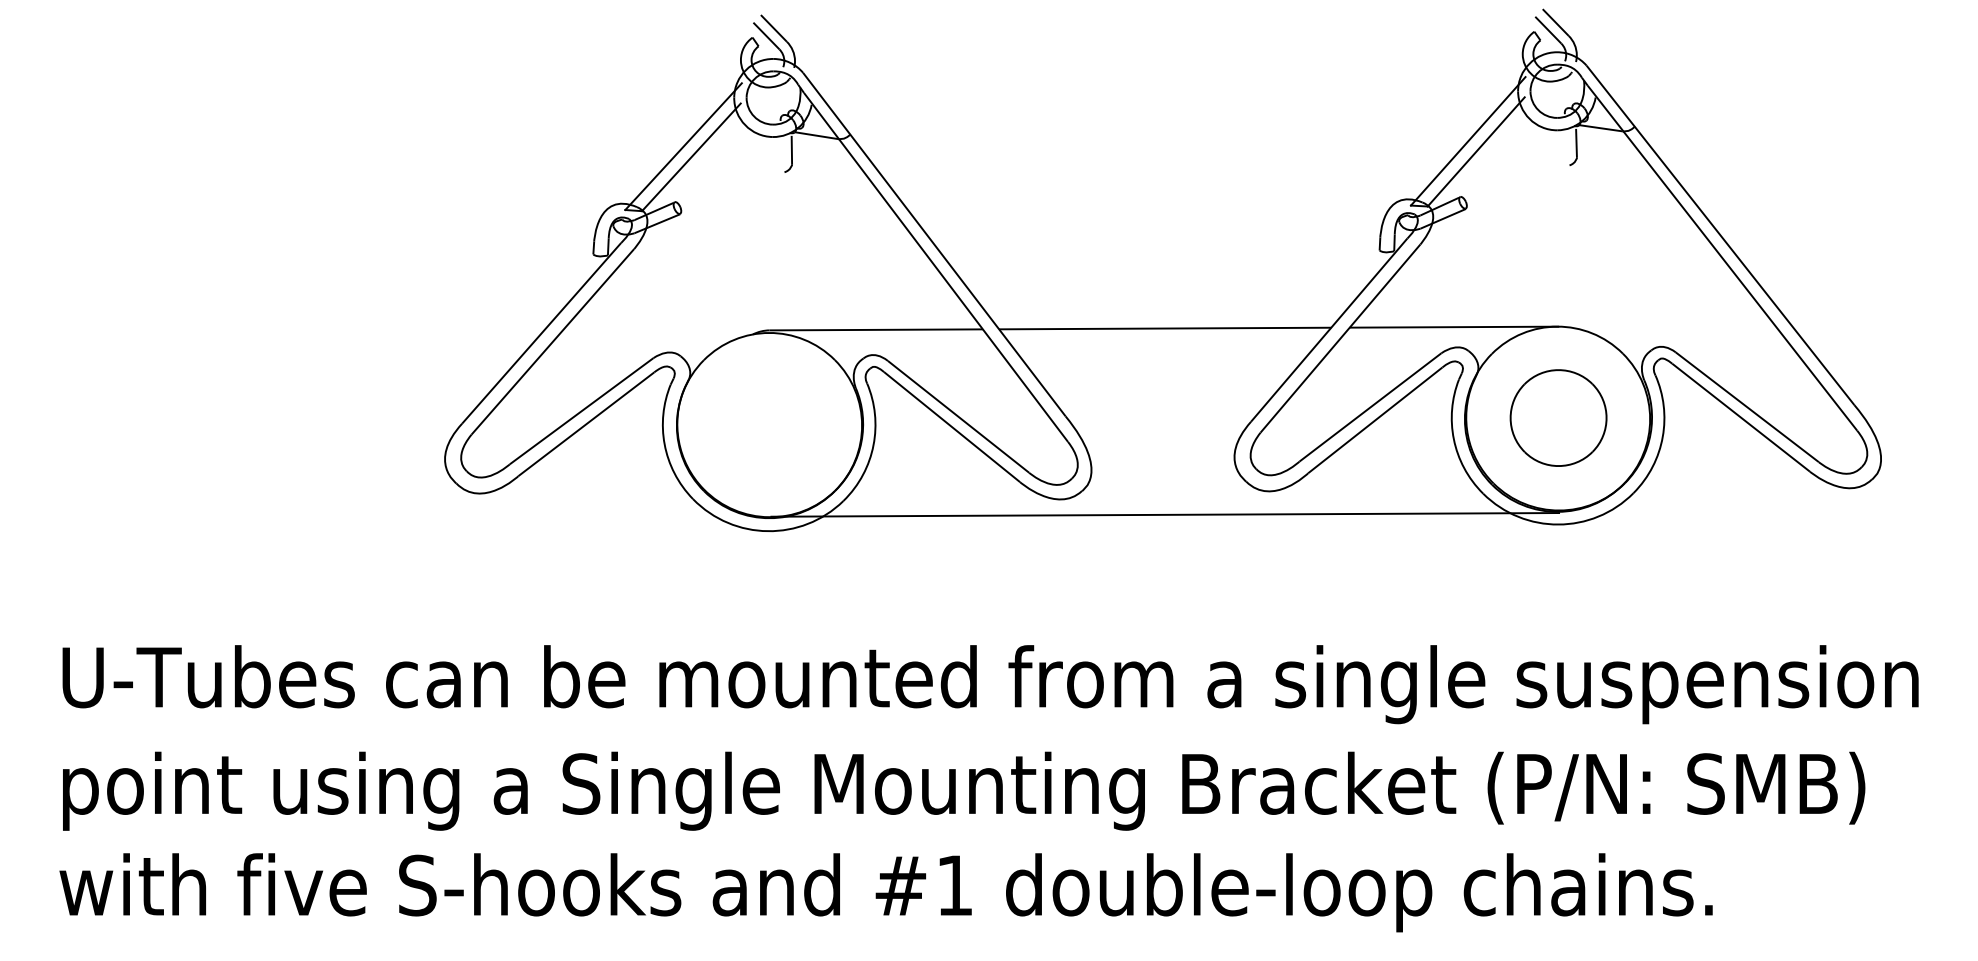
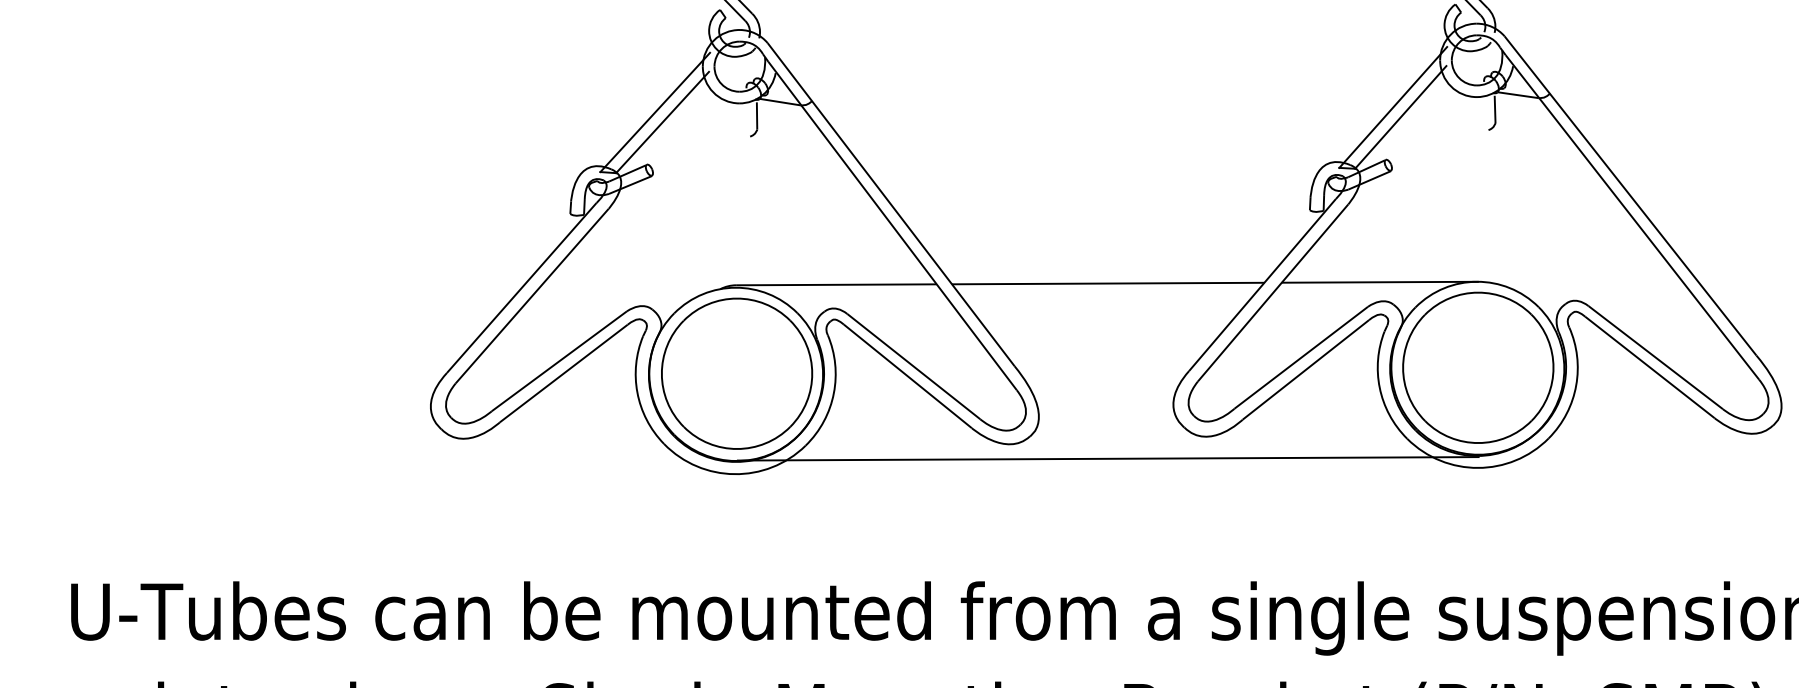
part: (1558, 417) -> (1478, 367), size x1.67
part: (770, 424) -> (736, 373), added

